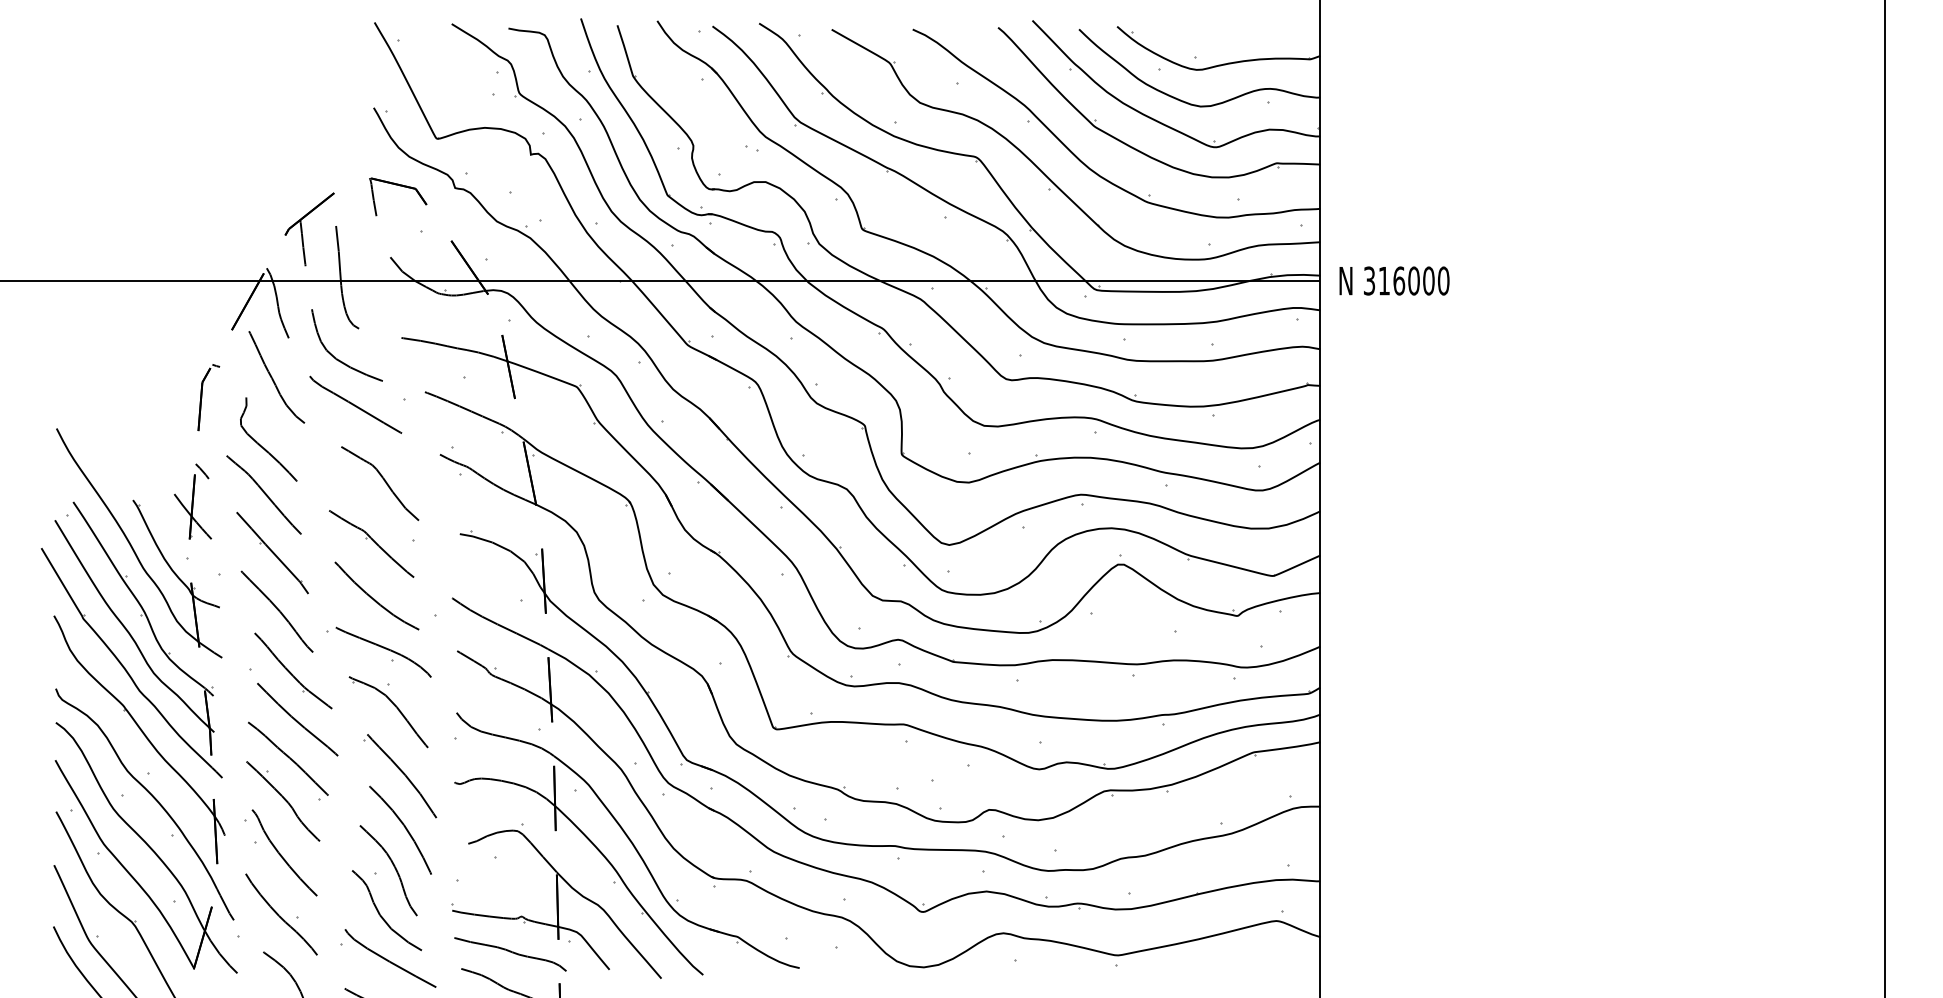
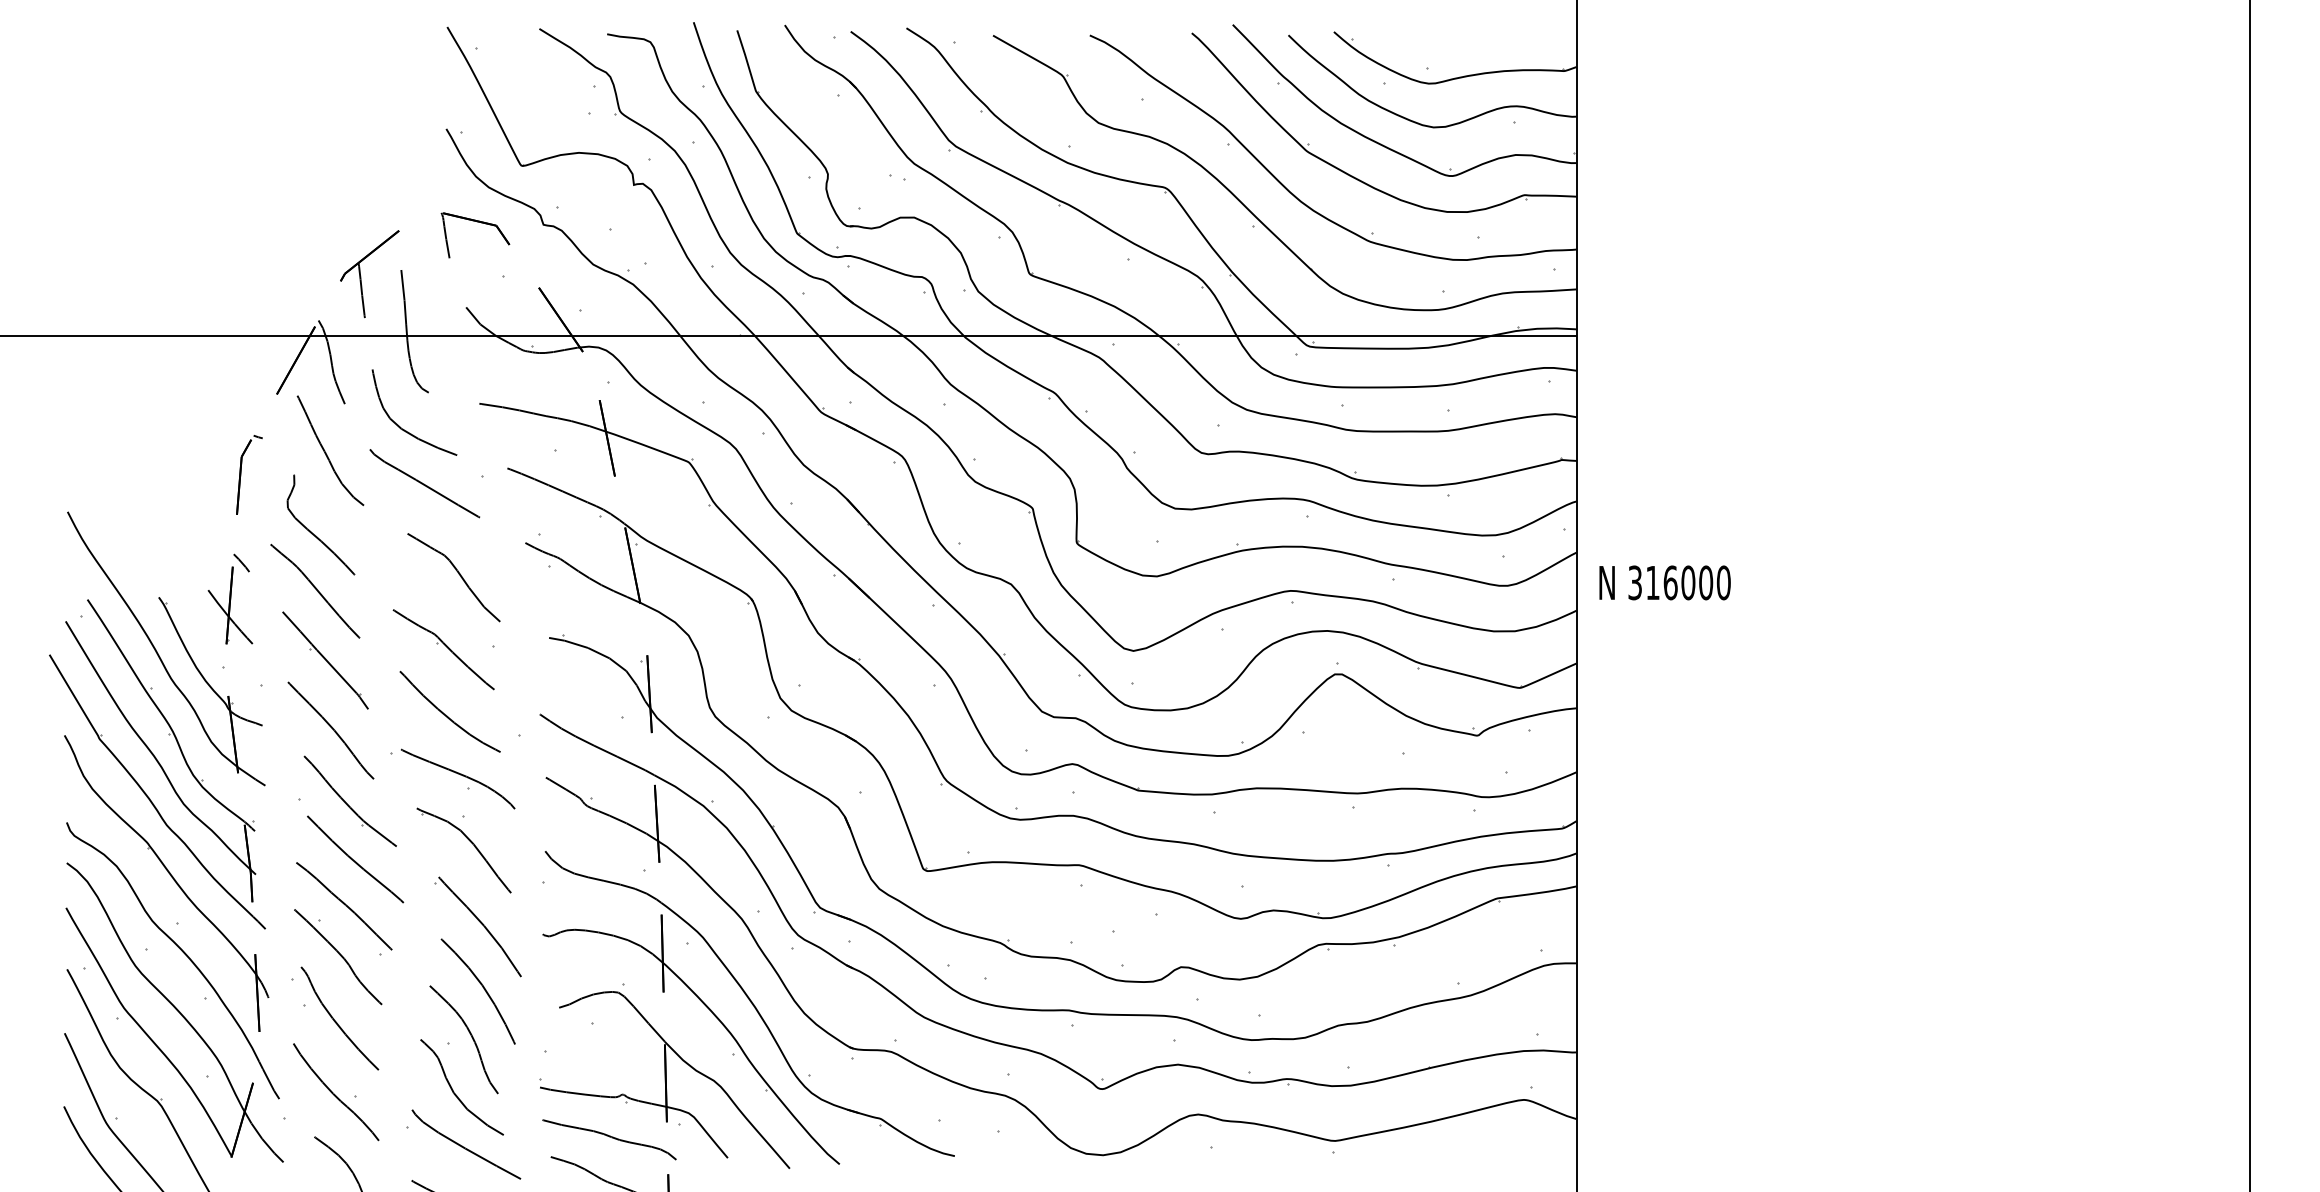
text: (1394, 280) -> (1665, 582), moved

